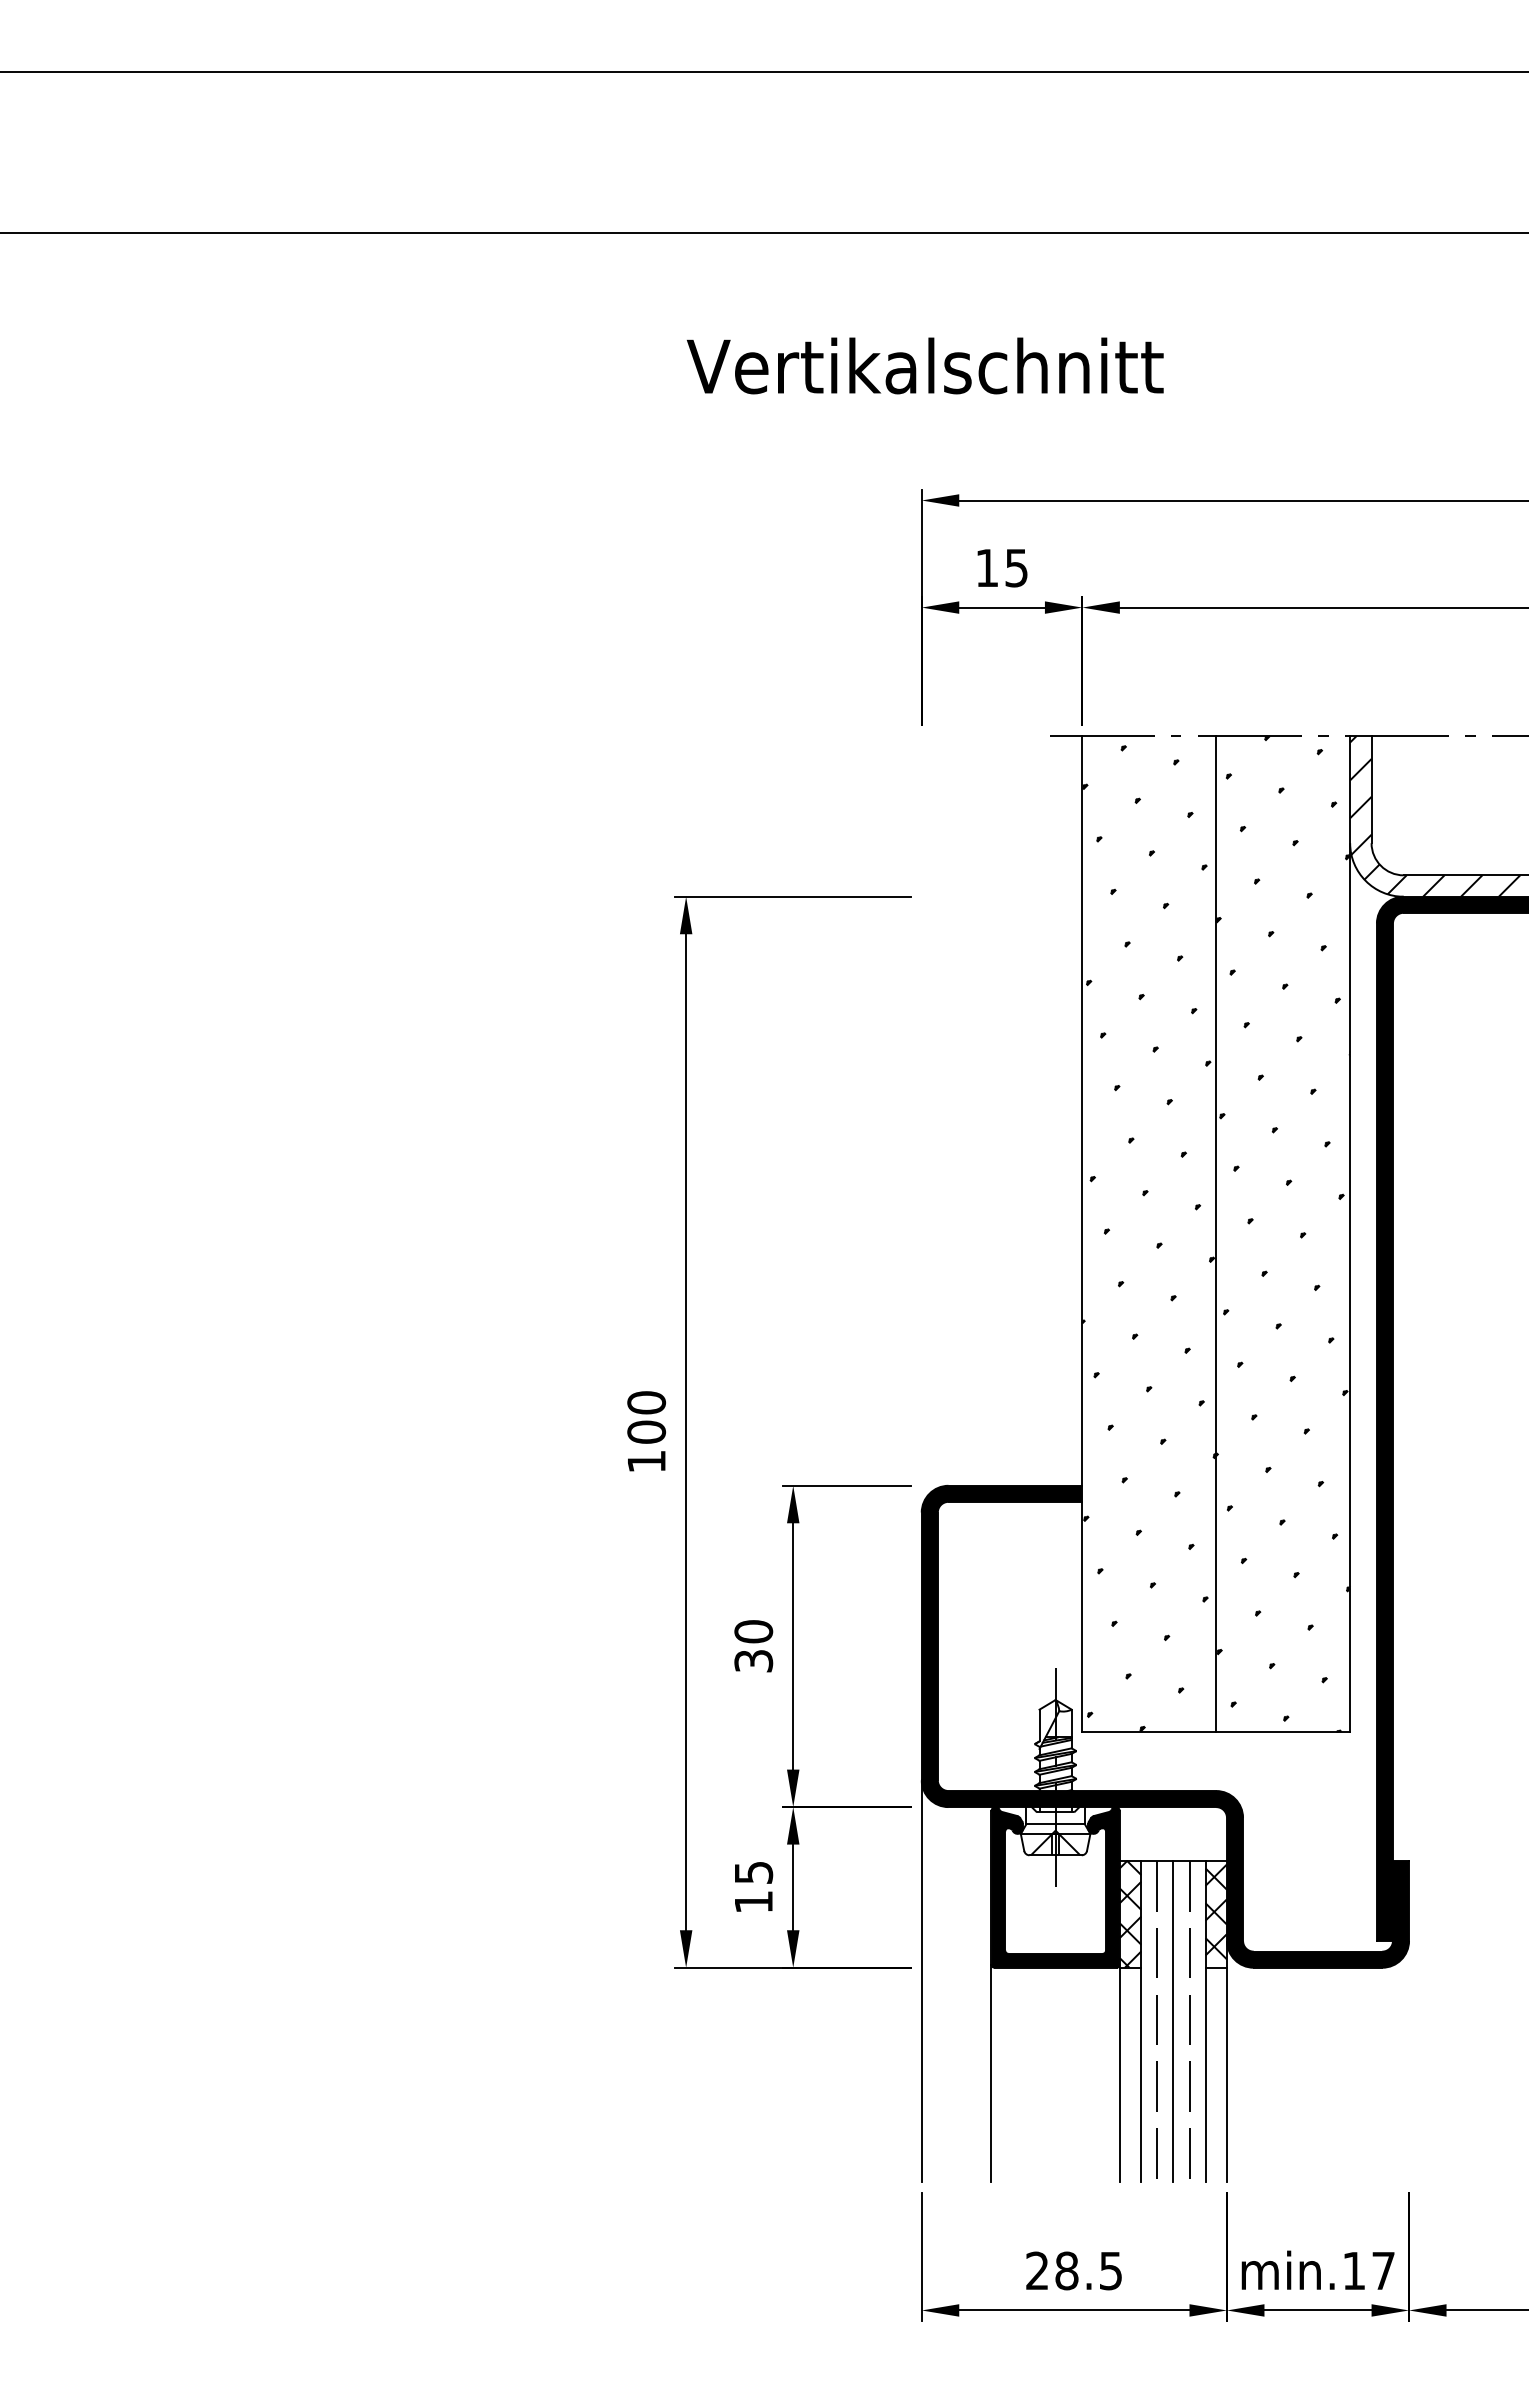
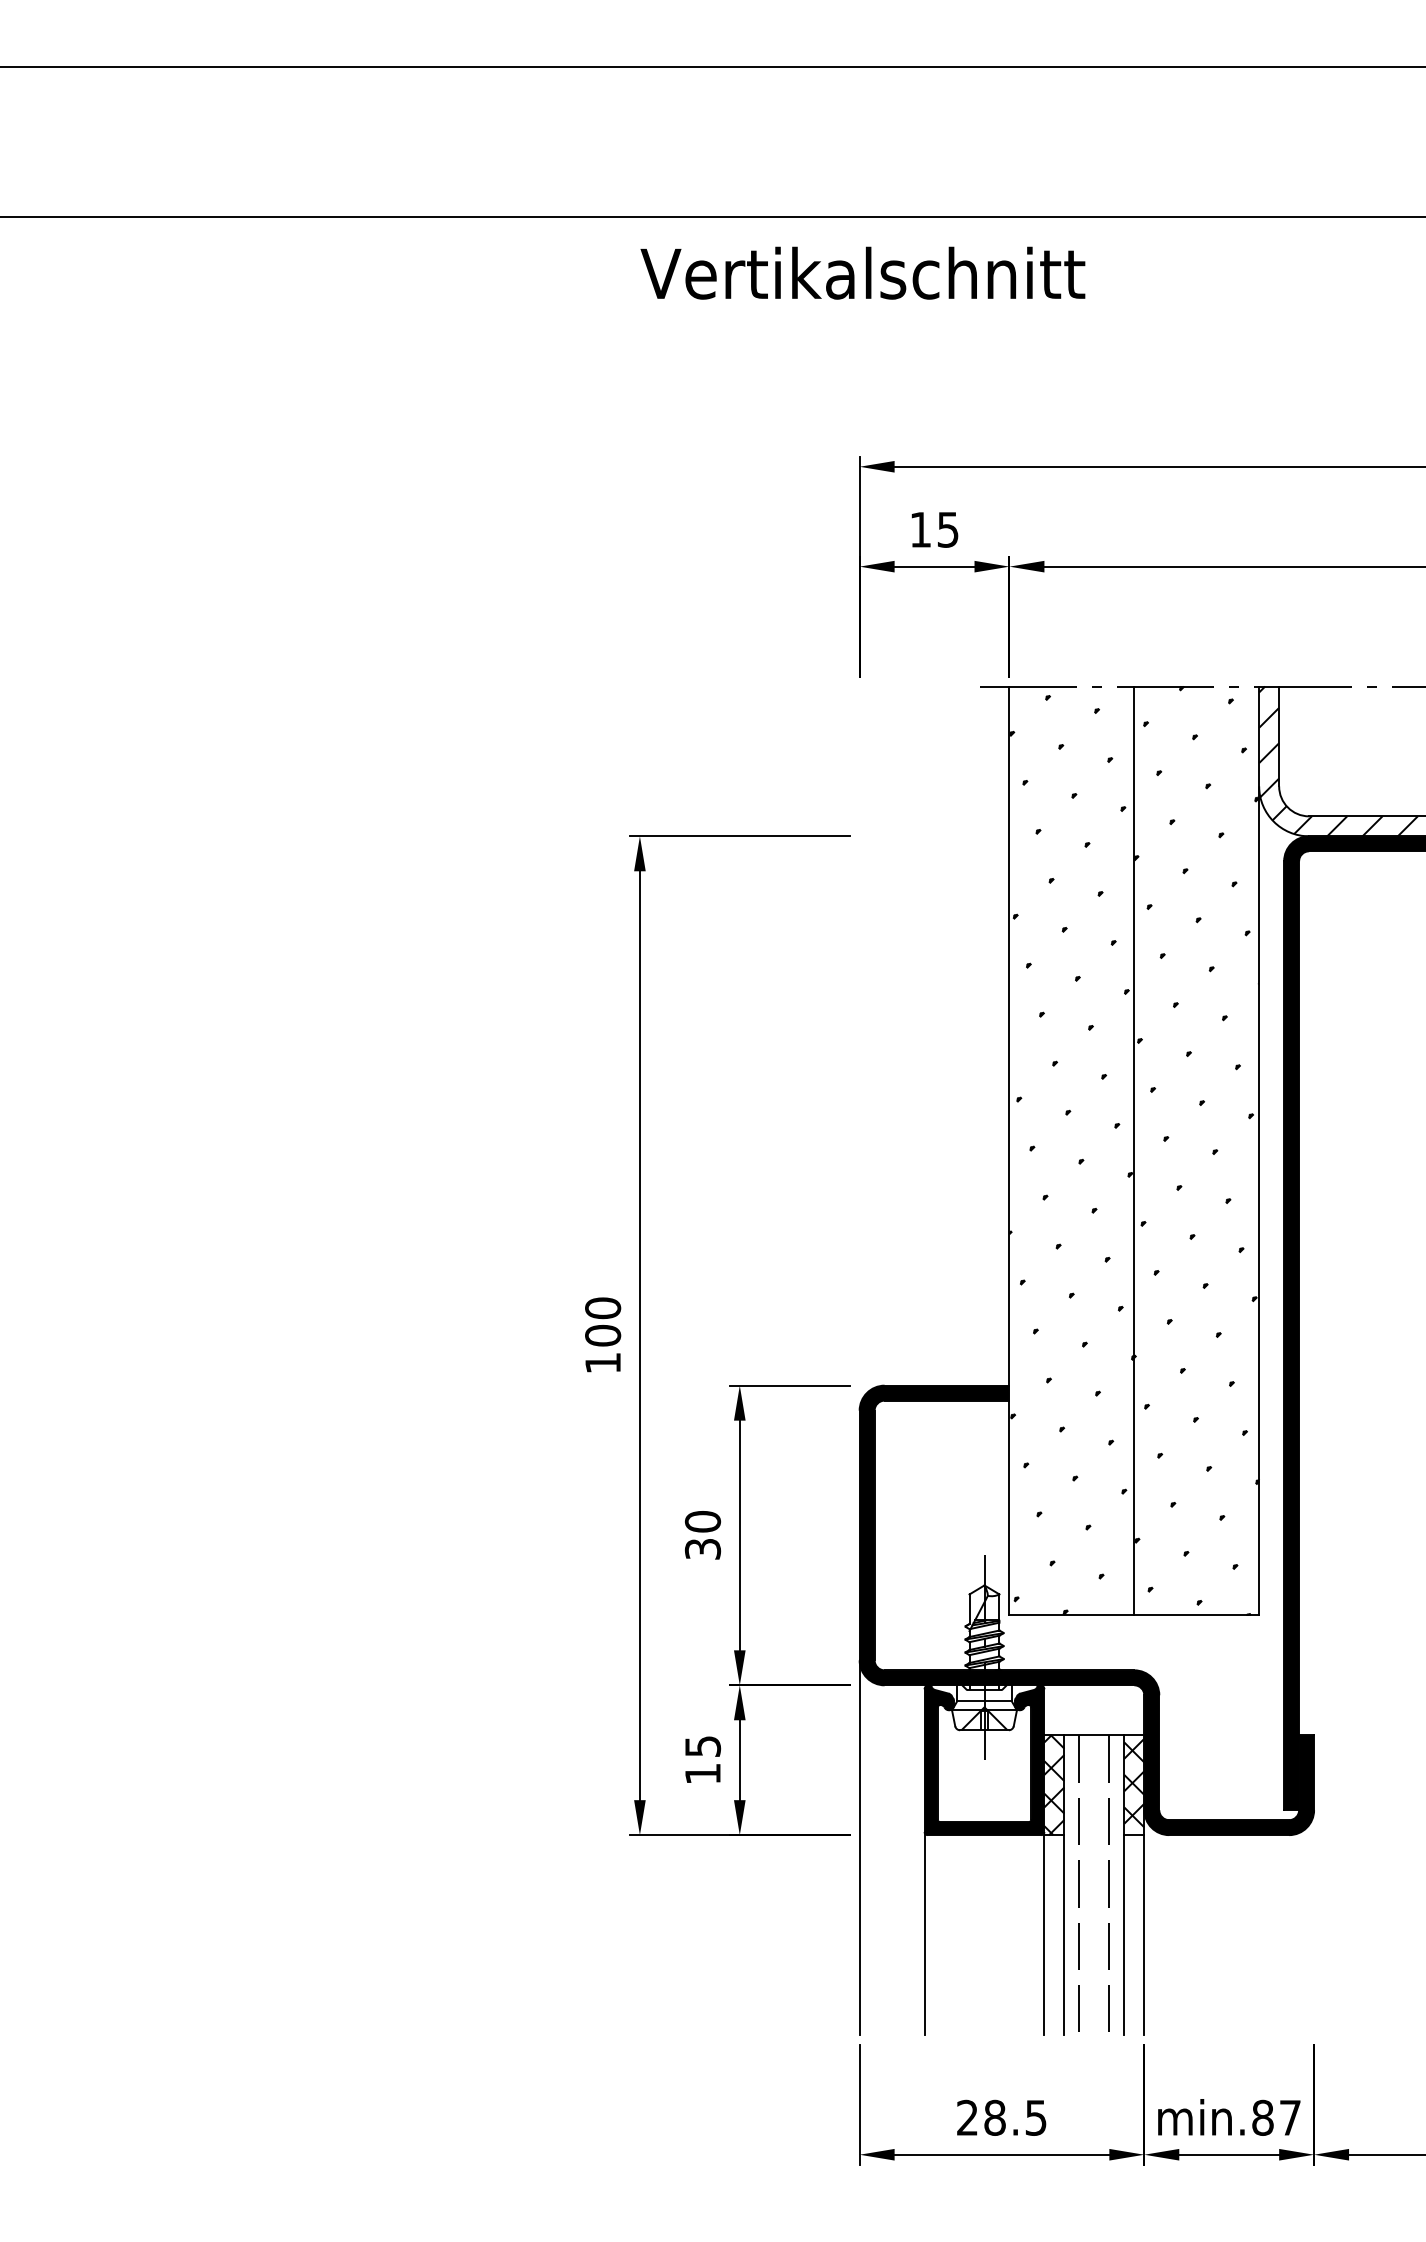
text: (924, 365) -> (862, 272), moved
line: (1173, 2020) -> (1094, 1884), removed
text: (1353, 2270) -> (1262, 2117), min.17 -> min.87

